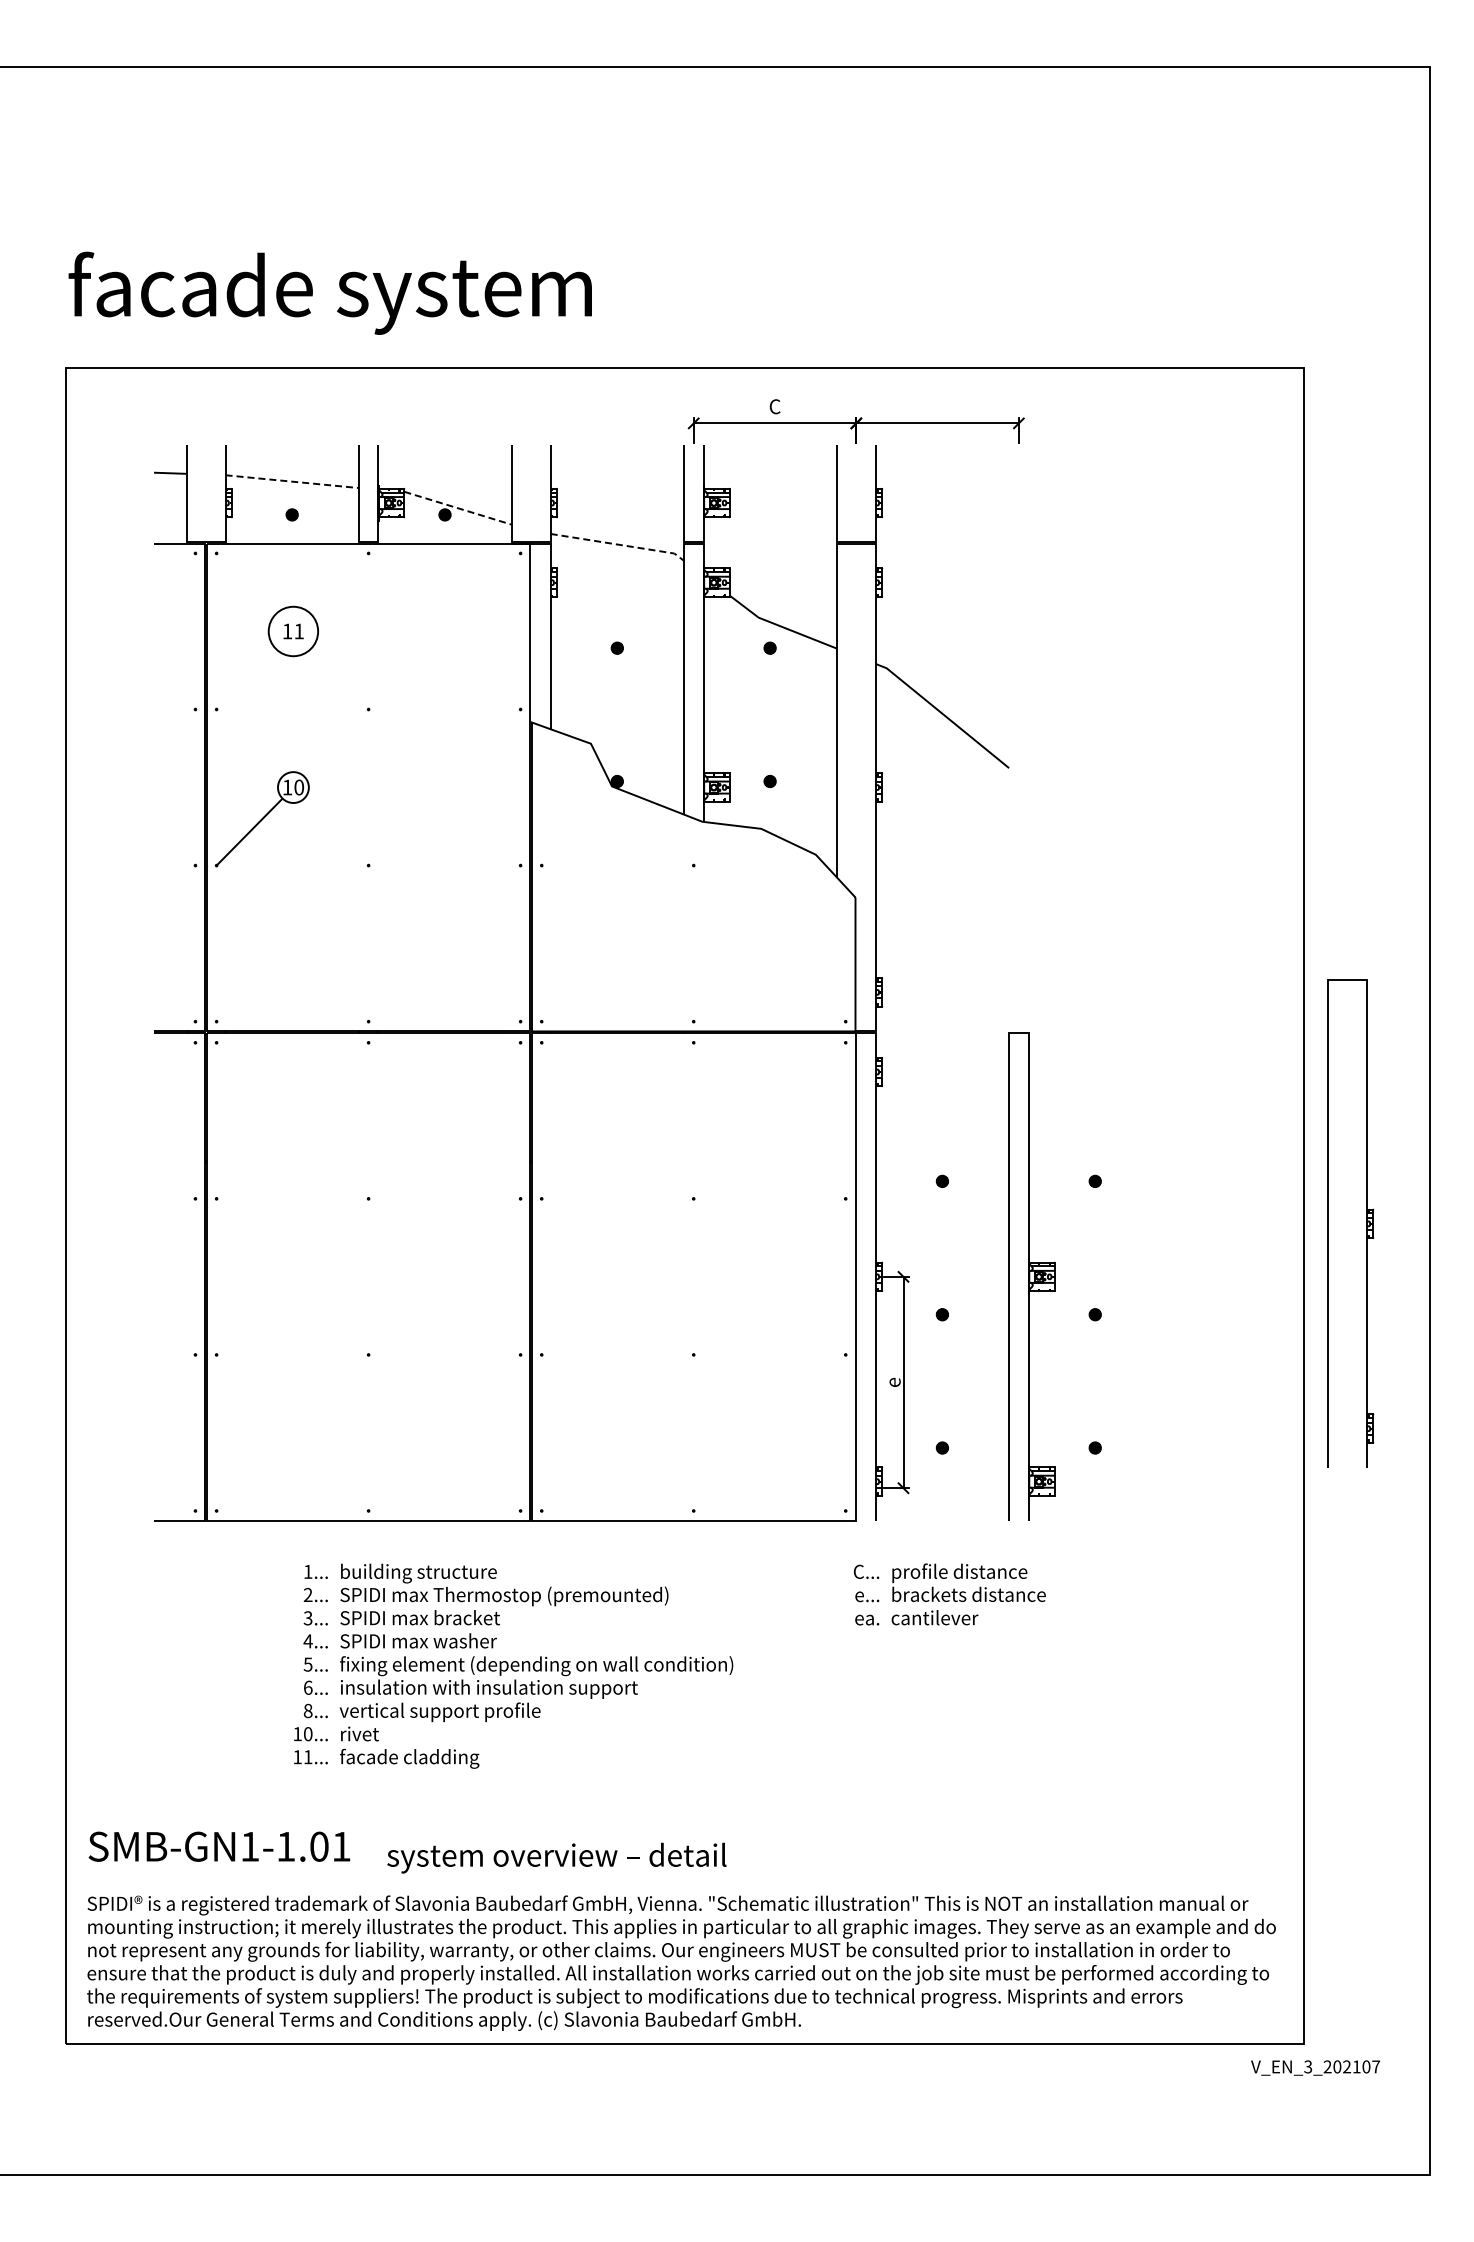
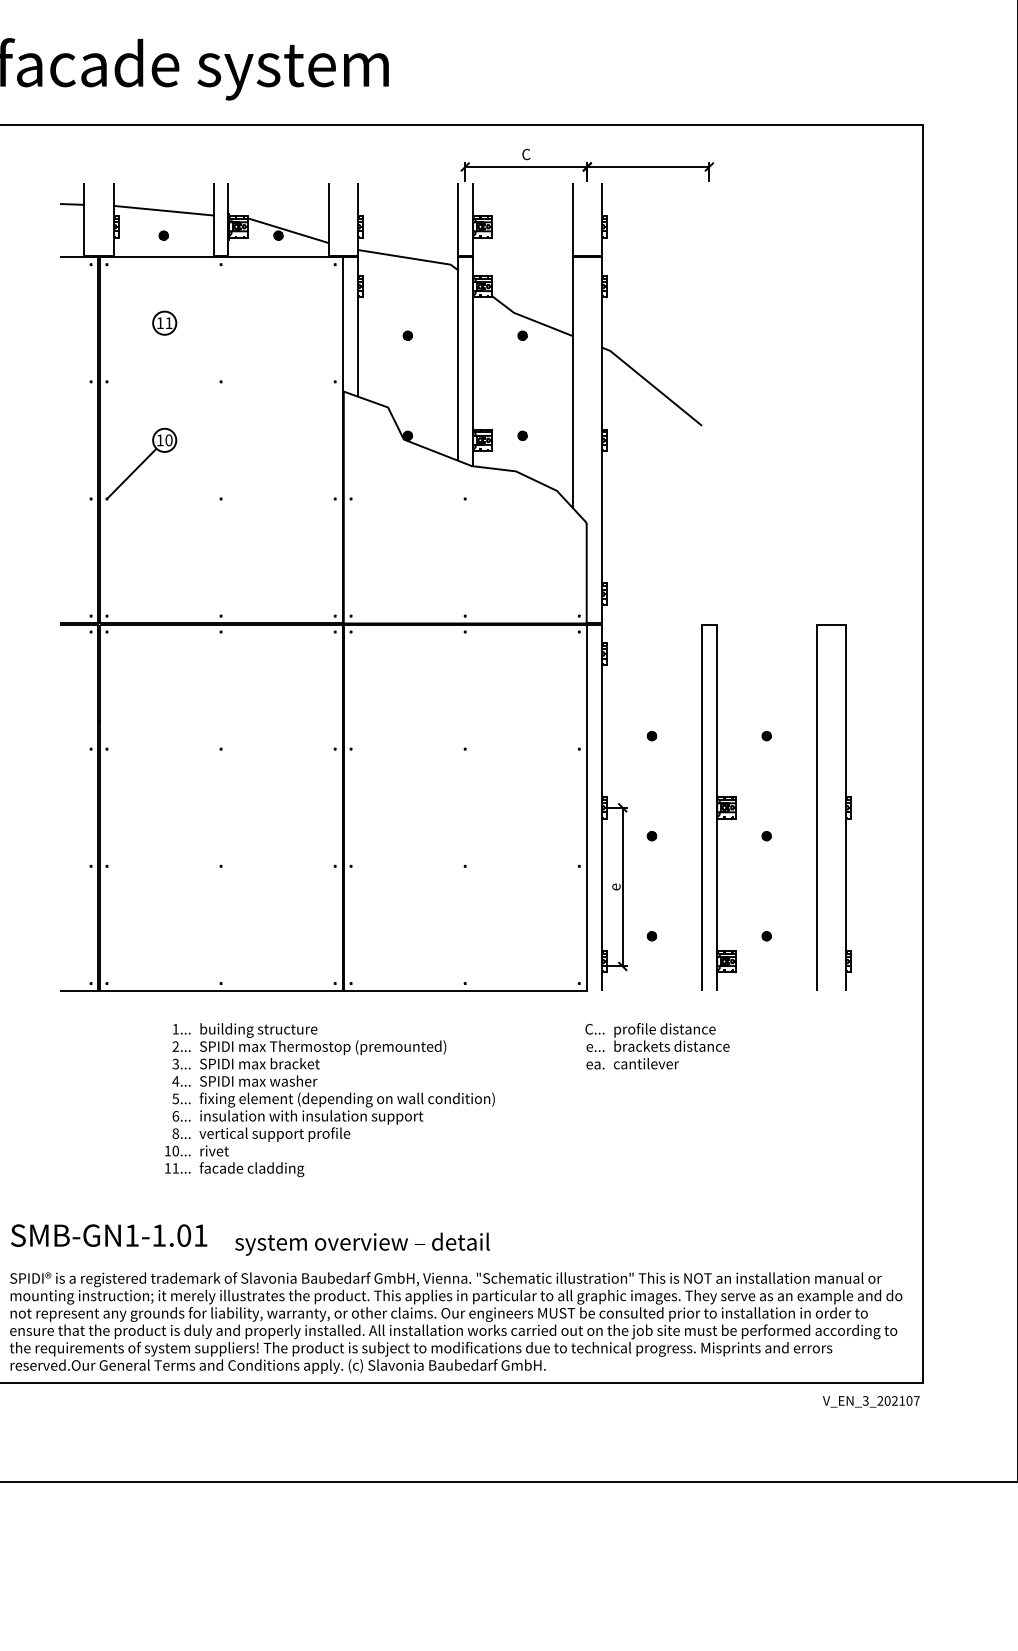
line: (292, 481) -> (163, 210), dashed -> solid
line: (458, 508) -> (288, 230), dashed -> solid
line: (619, 544) -> (409, 257), dashed -> solid
circle: (293, 631) -> (164, 323), size x0.62
part: (1366, 1223) -> (845, 807), moved
text: (1315, 2067) -> (871, 1401), moved

